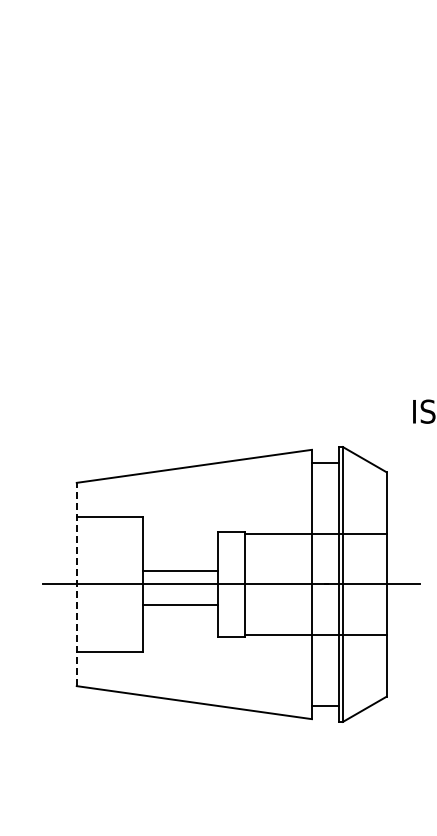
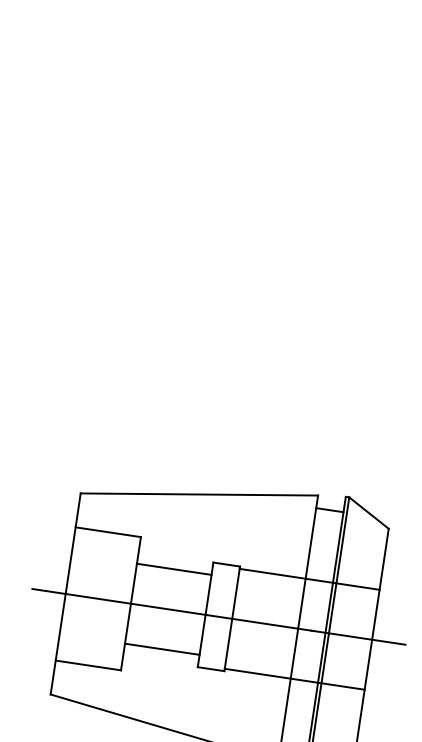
line: (180, 571) -> (174, 569), moved
line: (76, 584) -> (65, 593), dashed -> solid
line: (180, 604) -> (162, 648), moved

